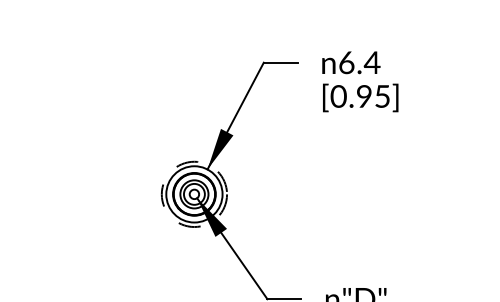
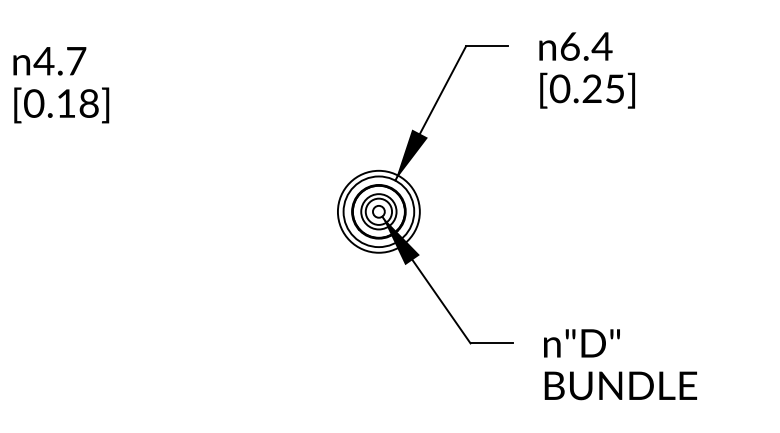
text: (363, 96) -> (591, 88), [0.95] -> [0.25]
circle: (194, 194) -> (378, 211), dashed -> solid

